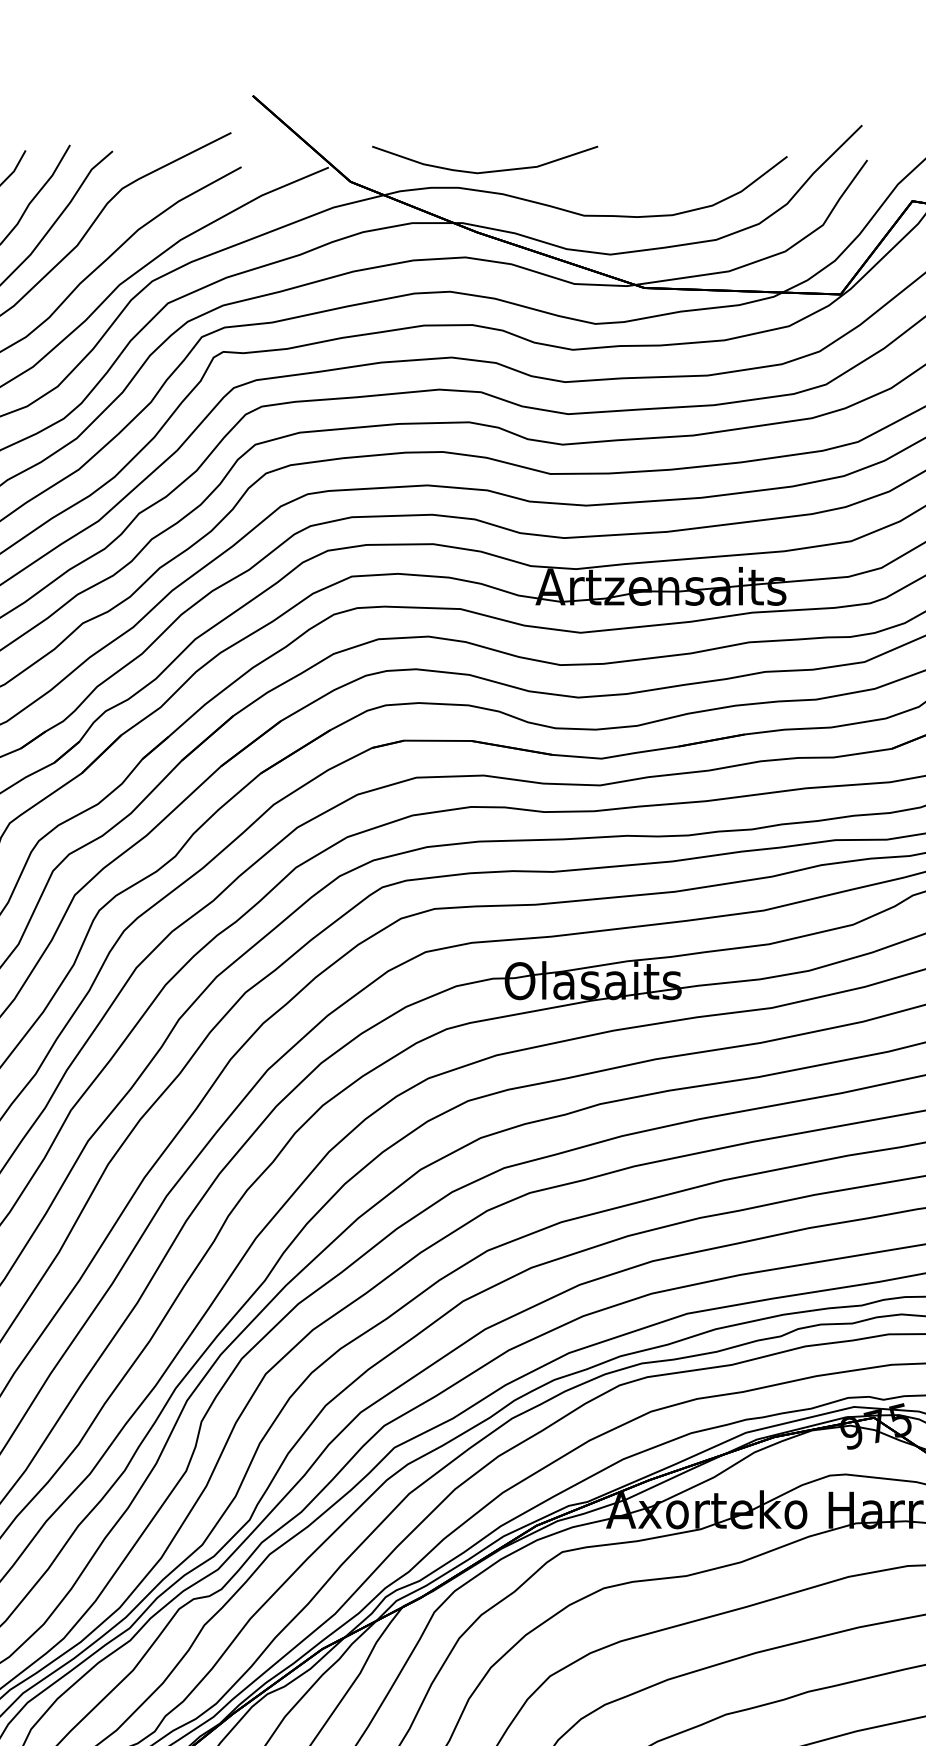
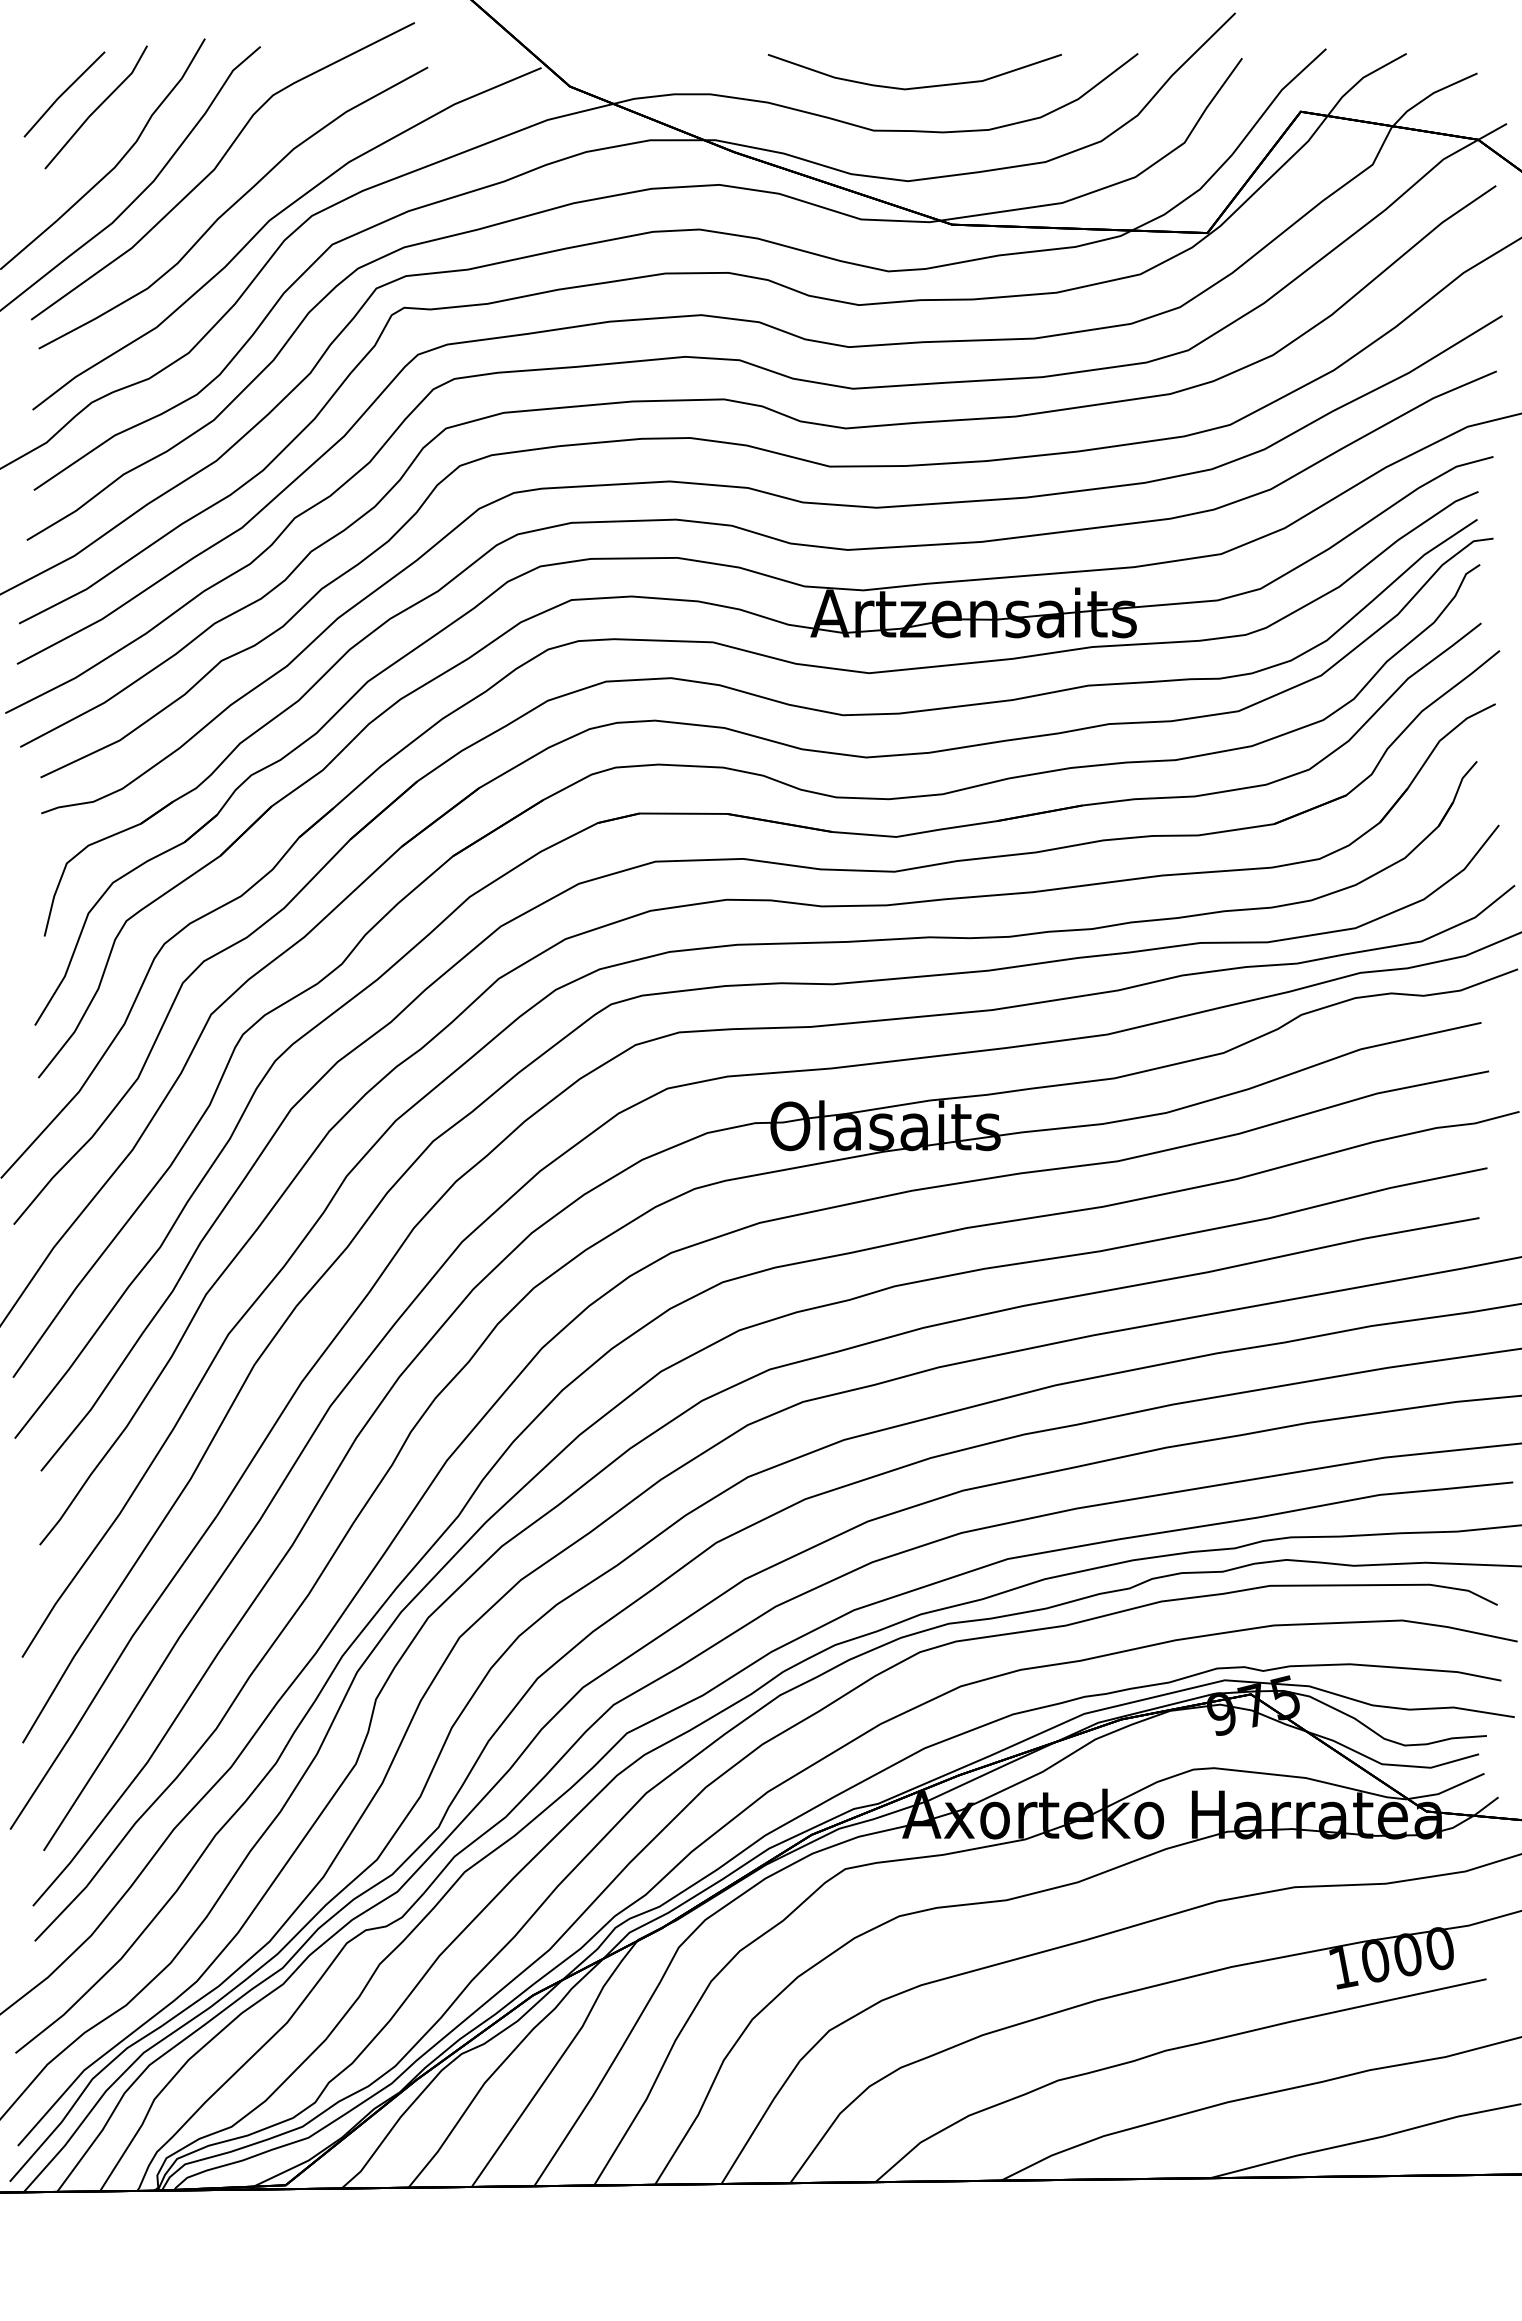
curve: (488, 171) -> (919, 86), moved

